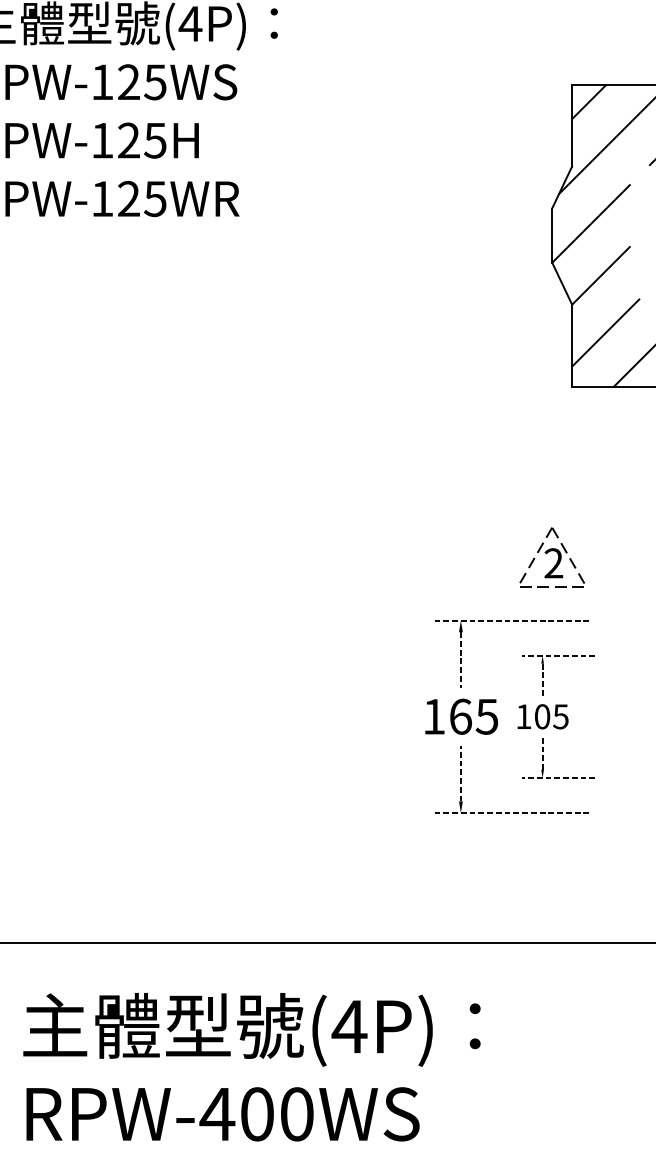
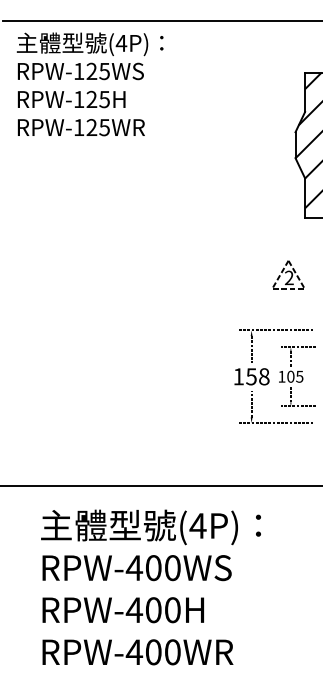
part: (552, 556) -> (288, 274), moved
text: (473, 716) -> (257, 376), 165 -> 158

